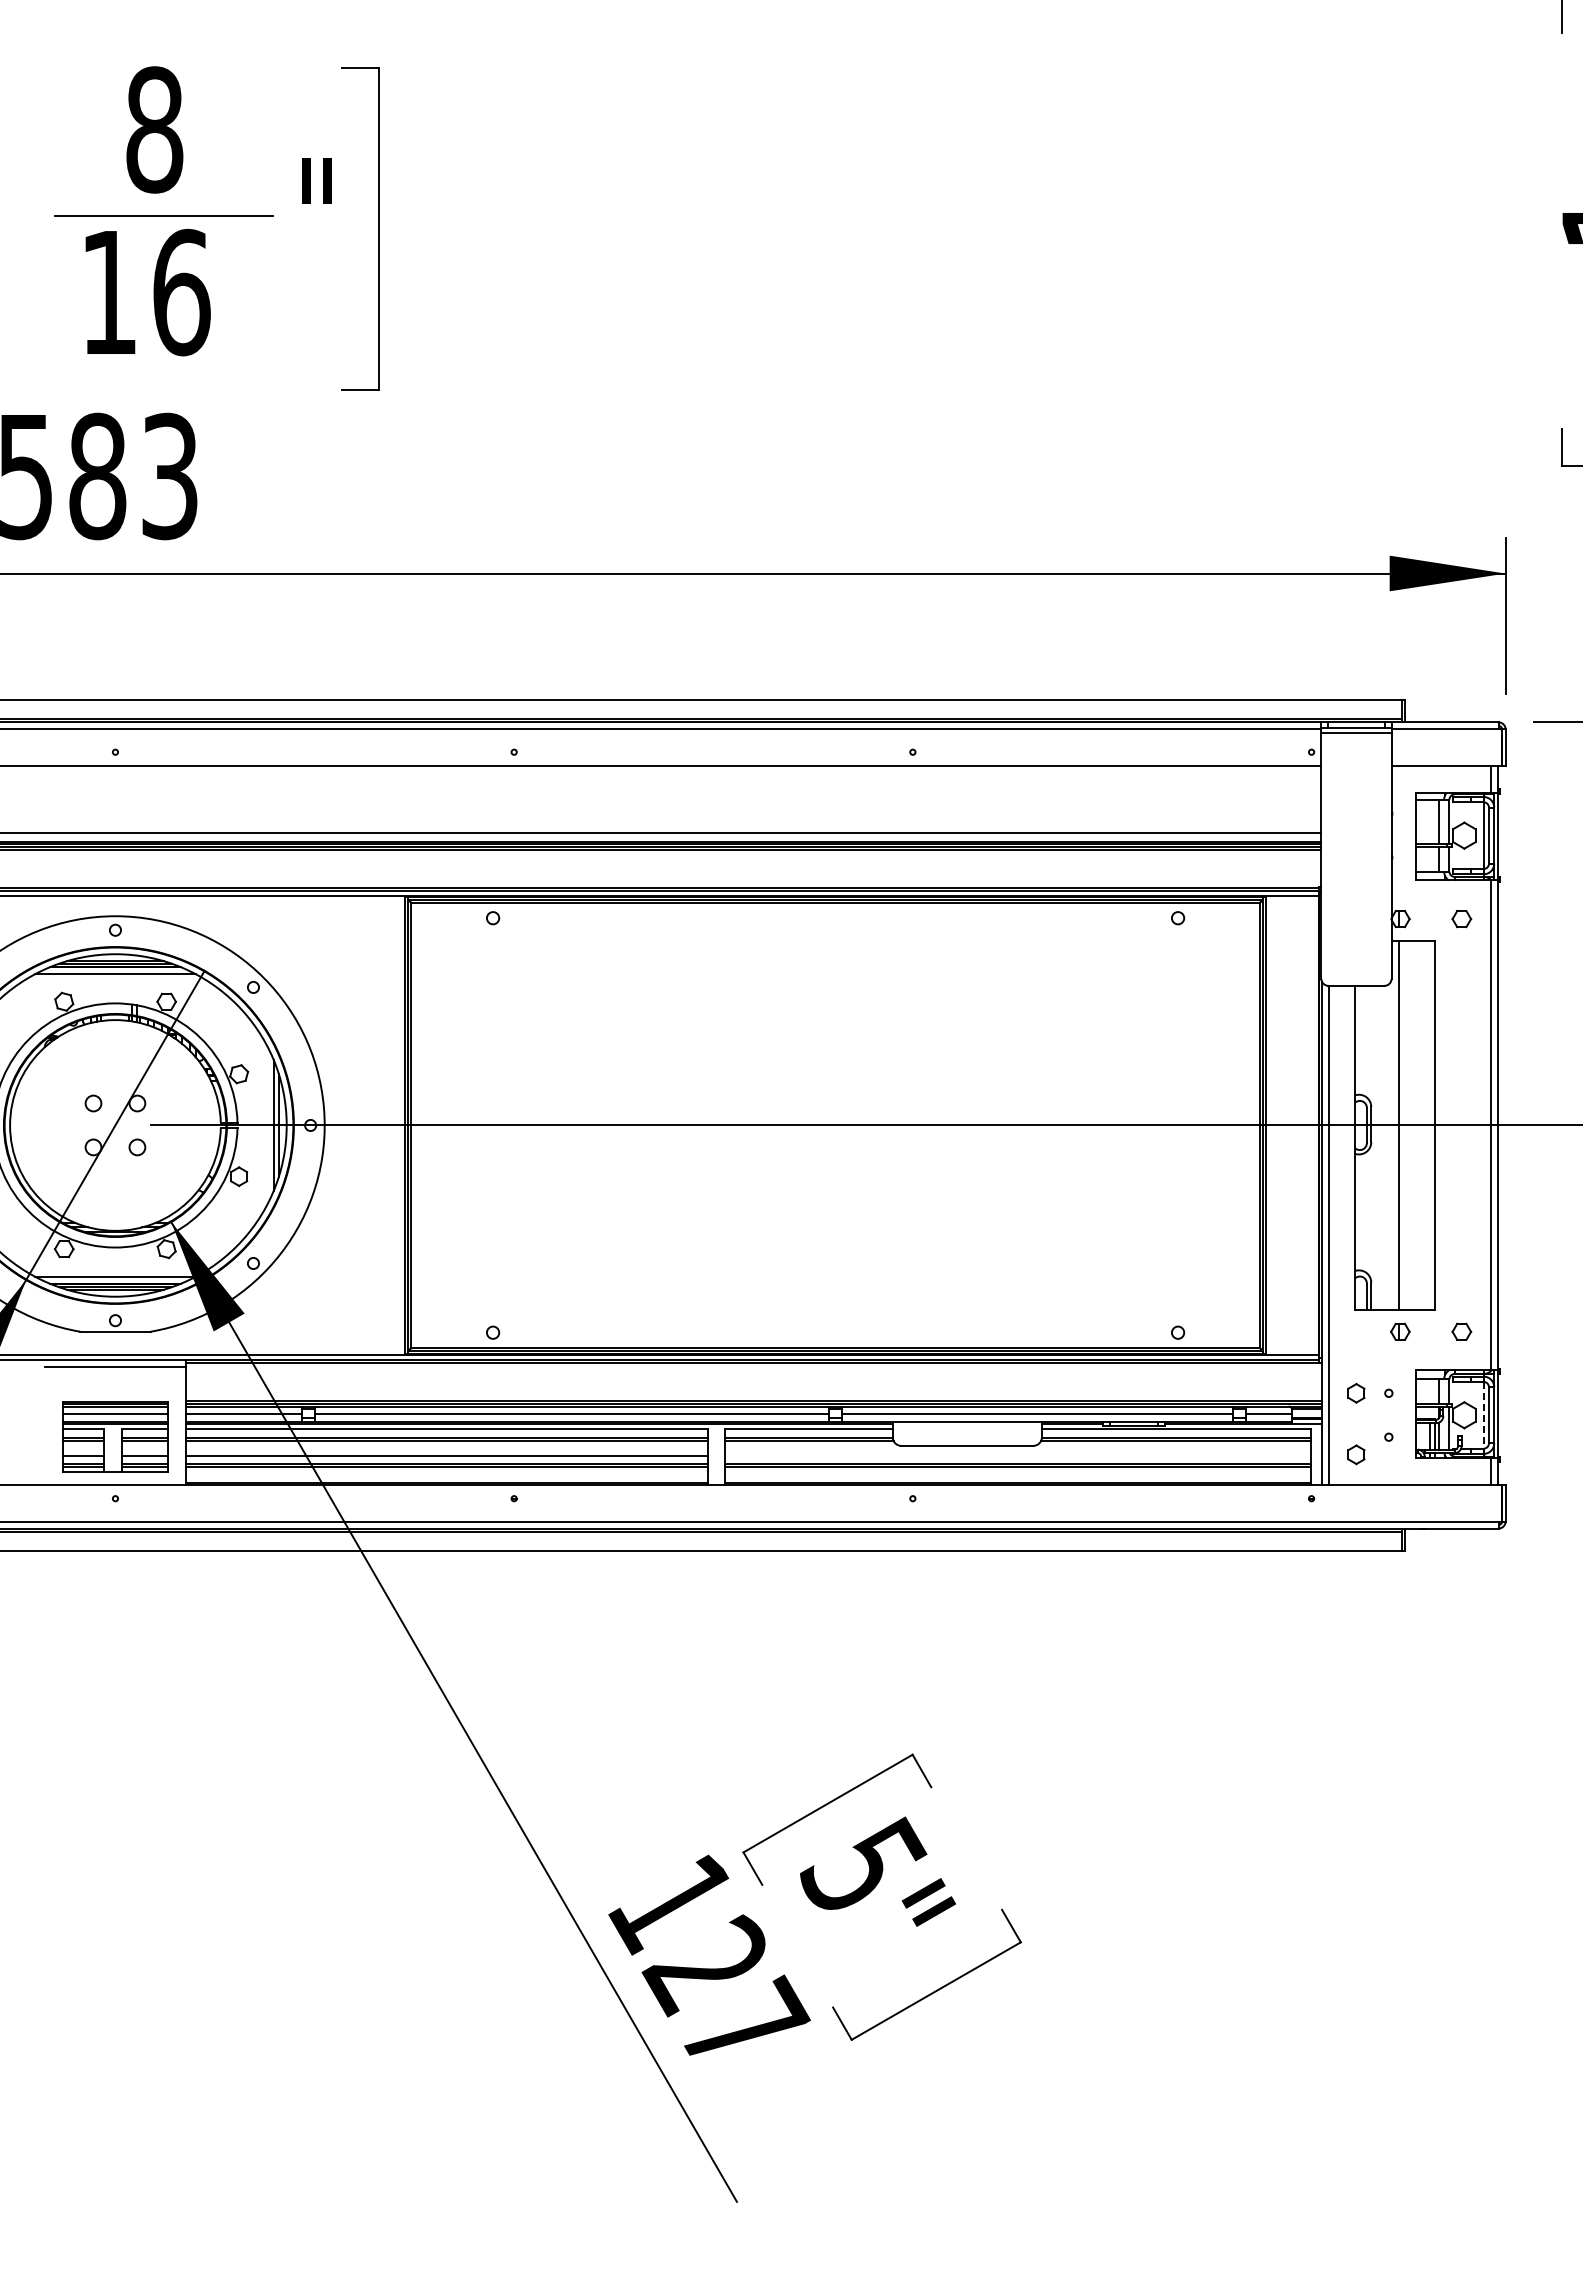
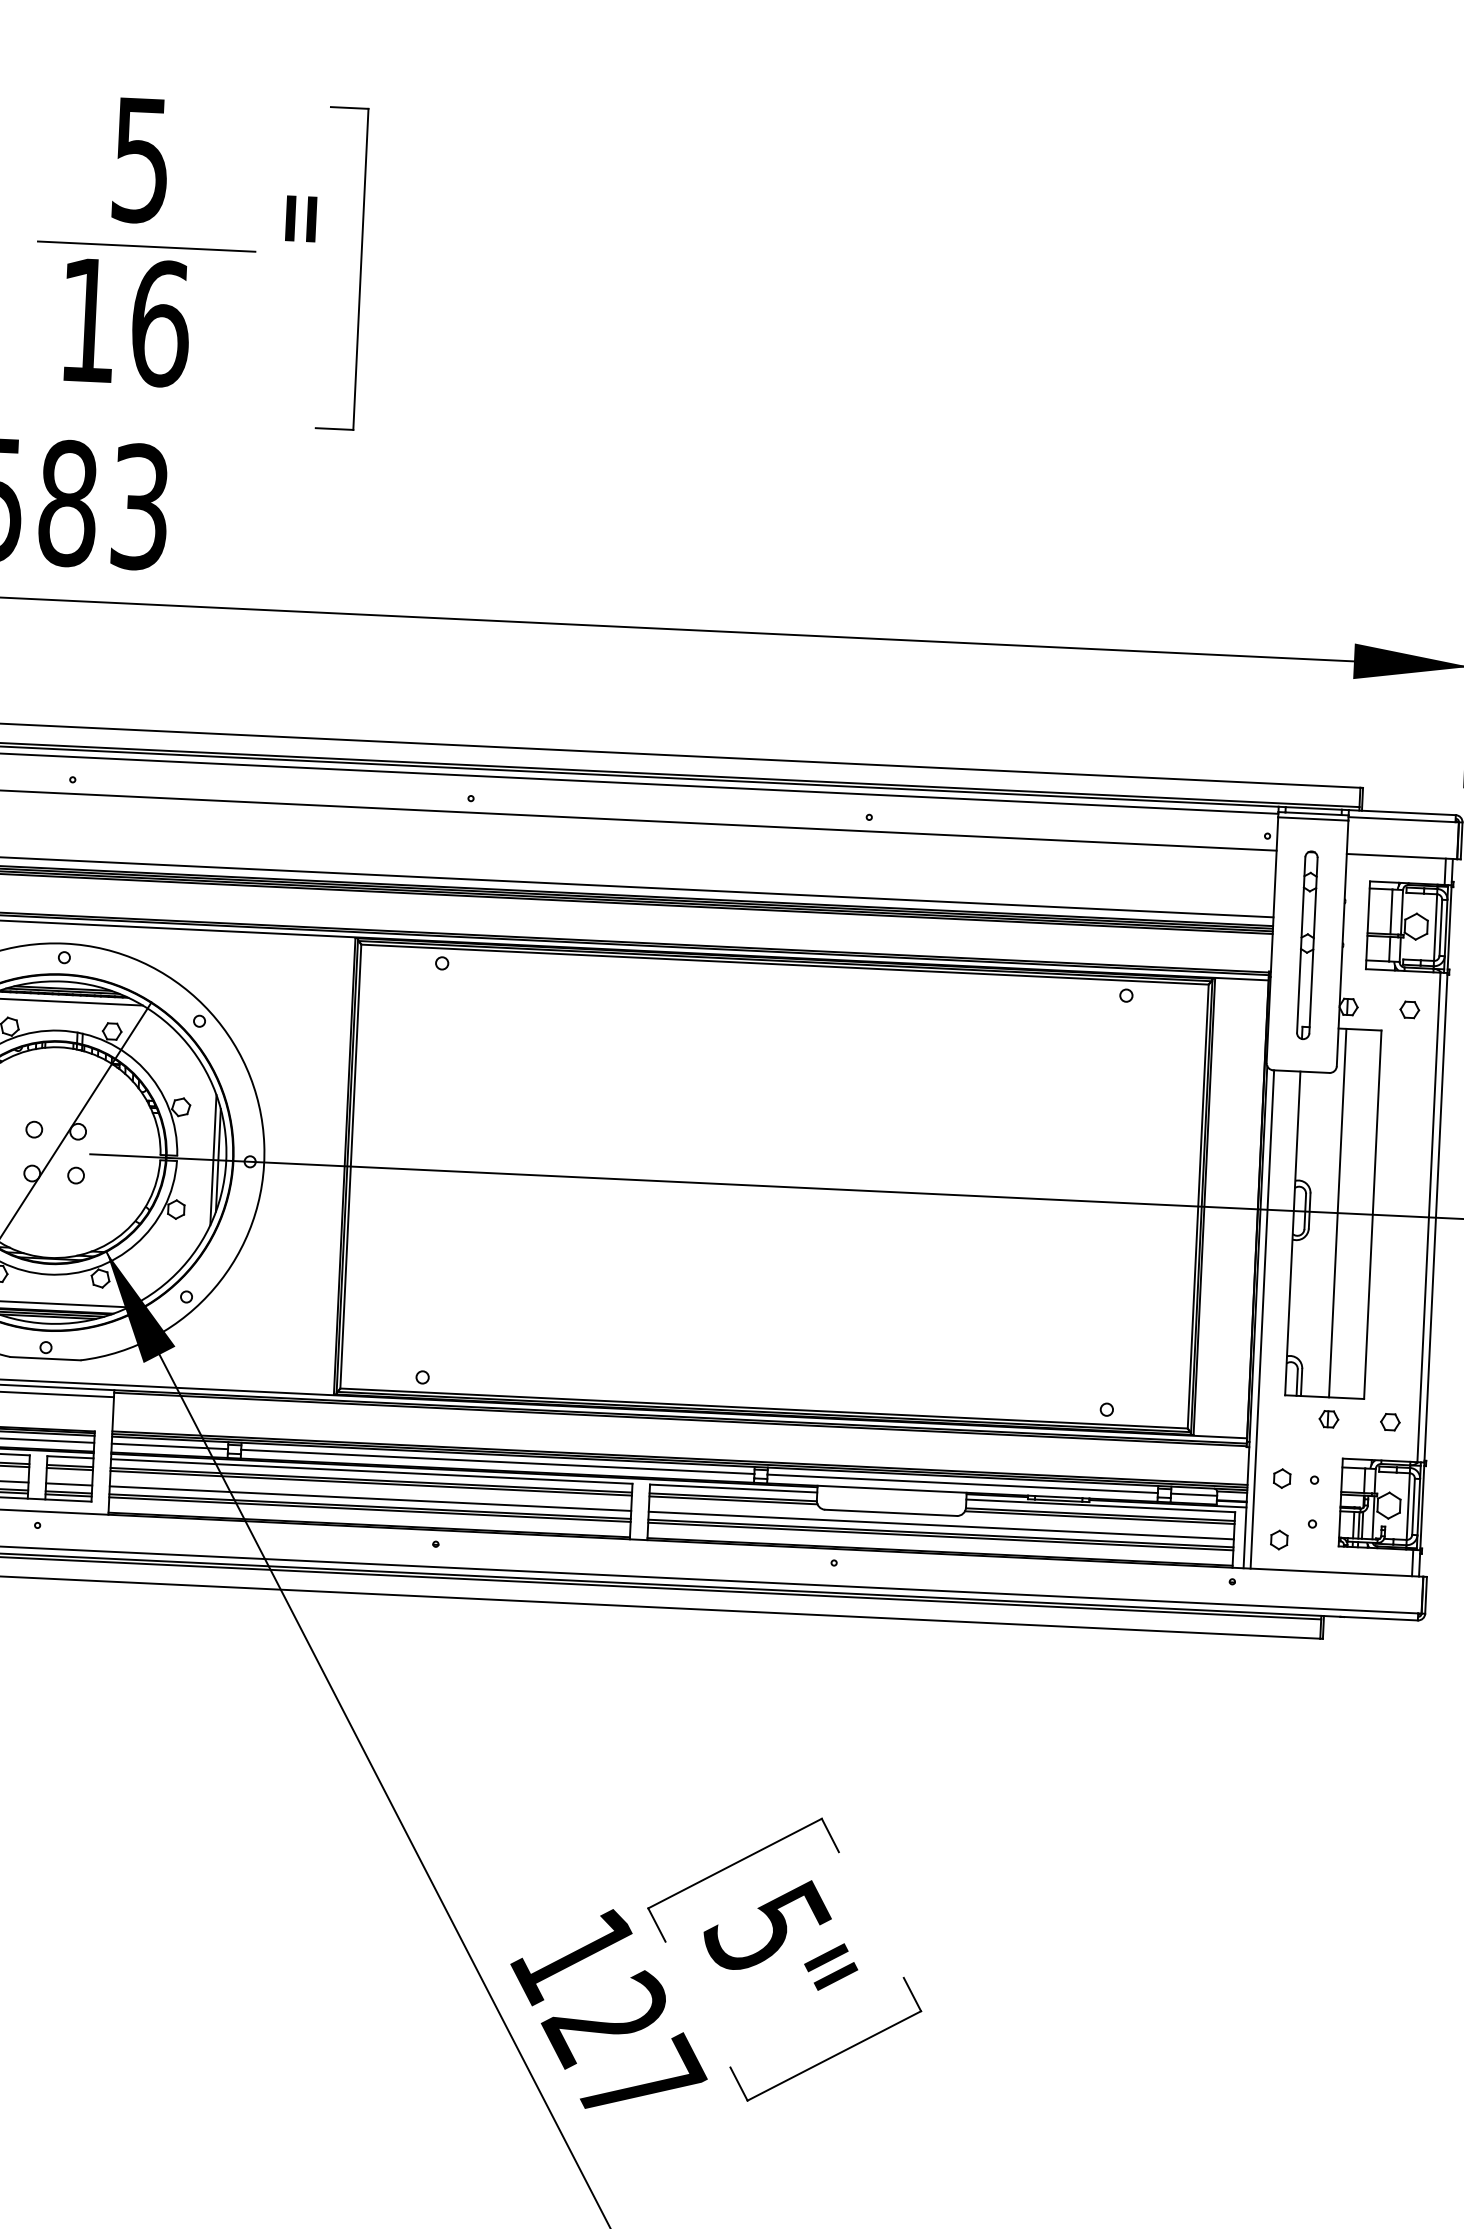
text: (154, 129) -> (141, 159), 8 -> 5
part: (1356, 859) -> (1307, 945), added
line: (1483, 1415) -> (1408, 1506), dashed -> solid
line: (1018, 1456) -> (941, 1525), added

